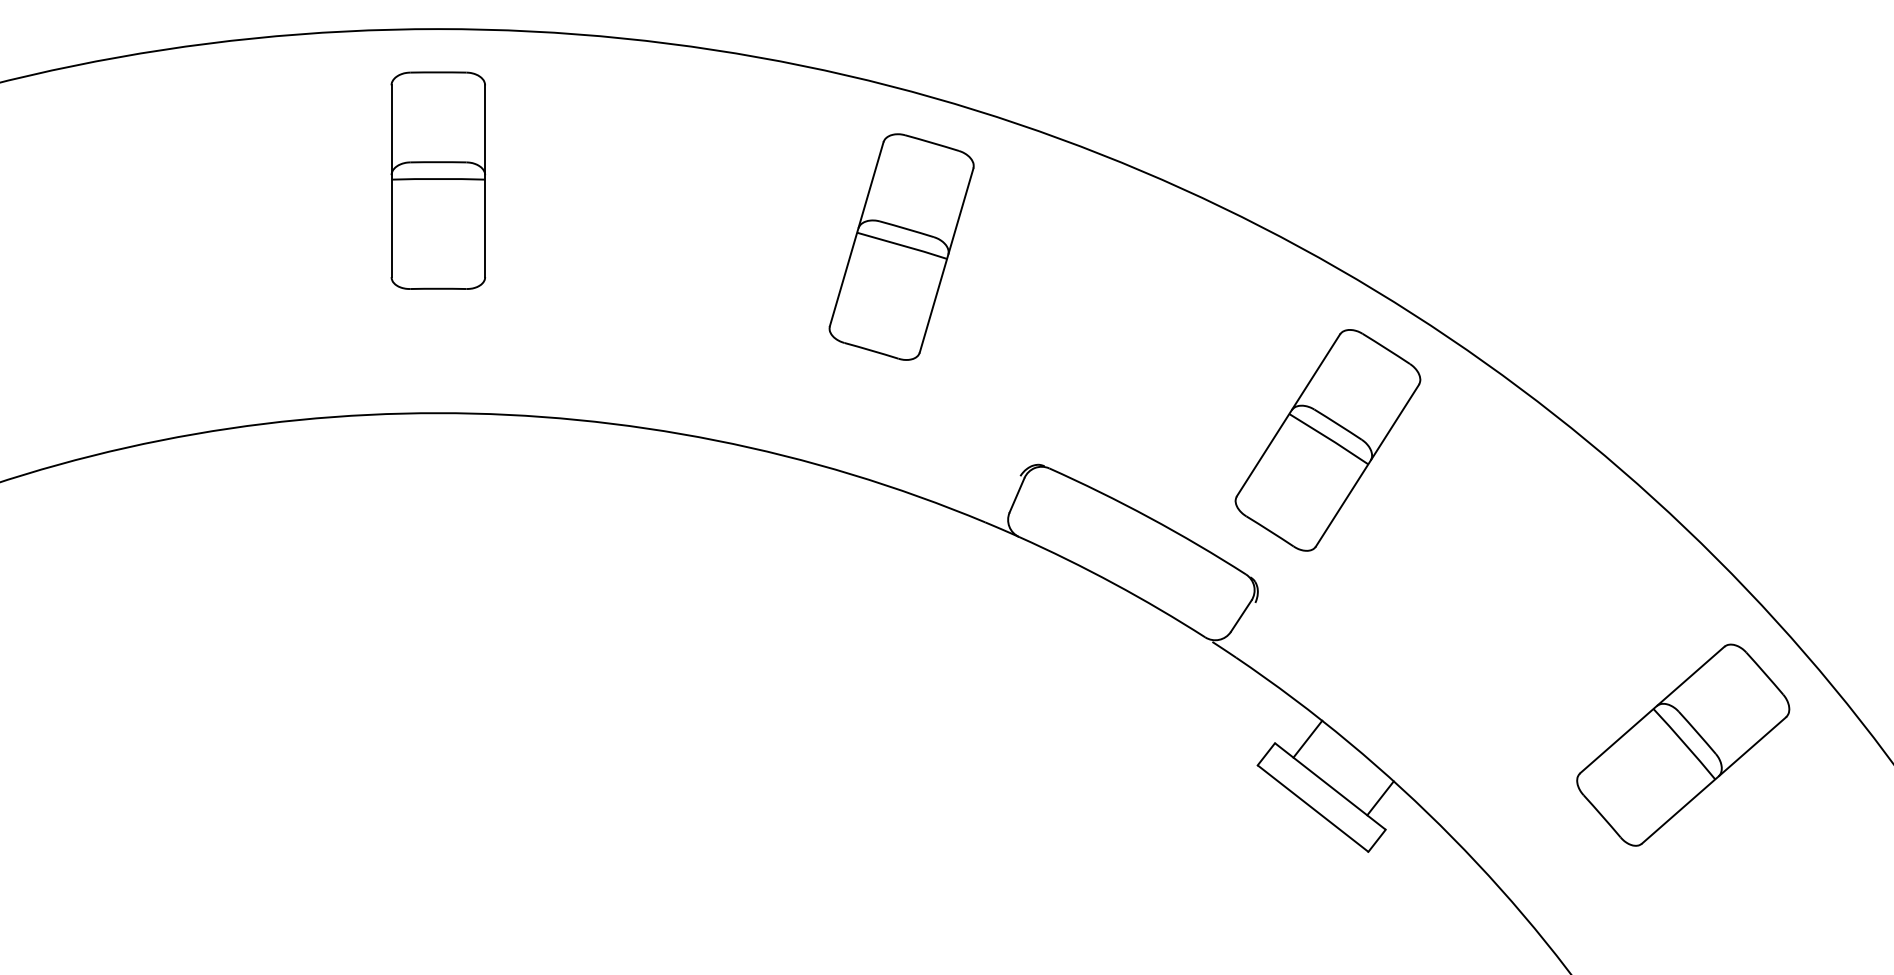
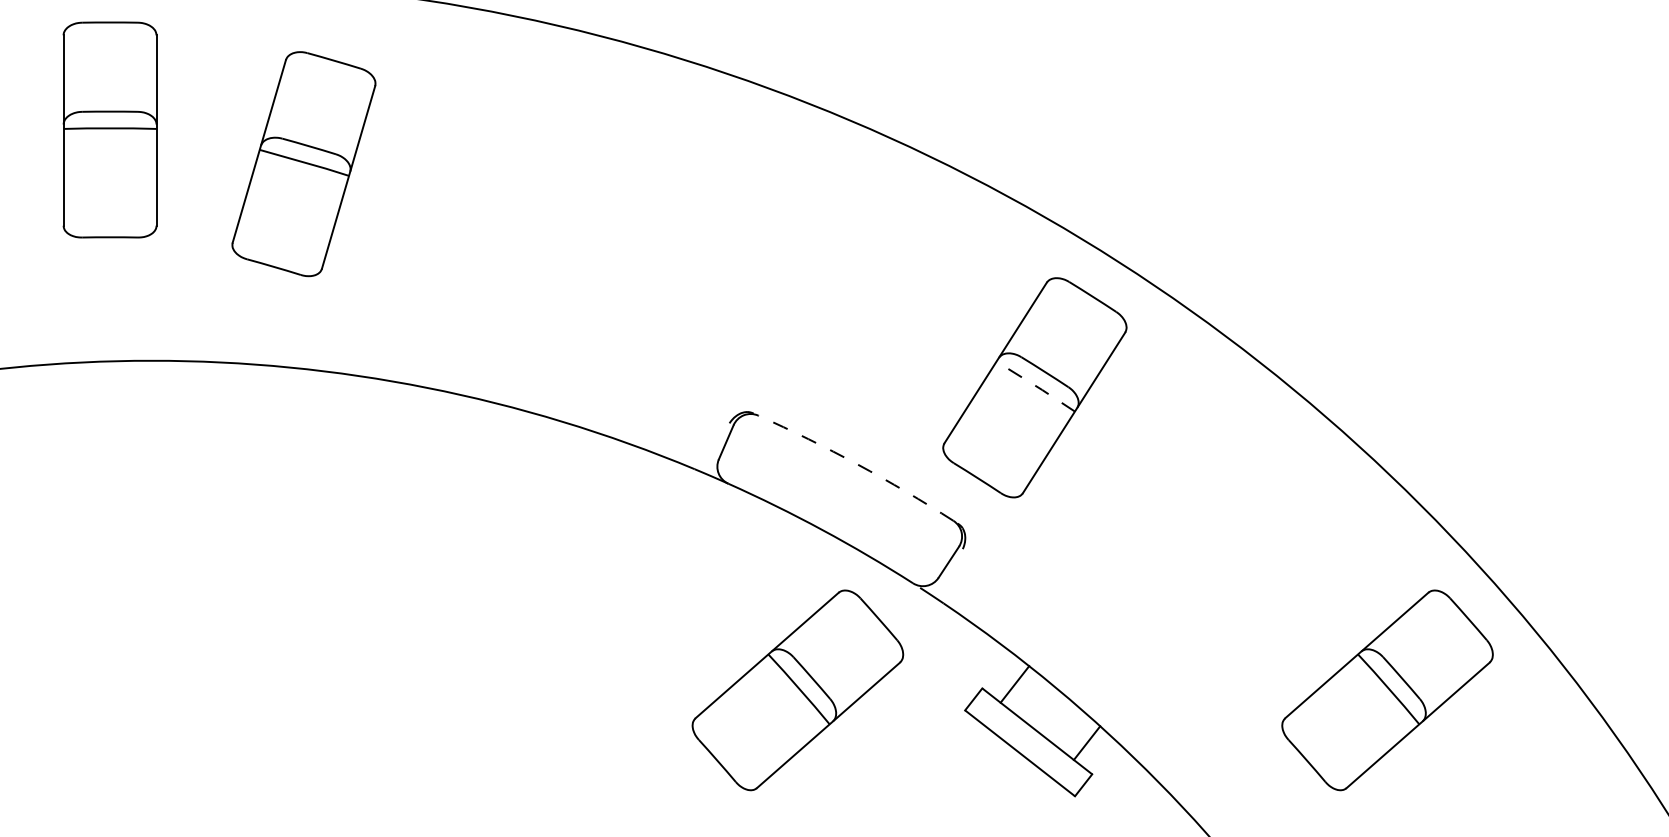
part: (437, 180) -> (109, 129), moved
part: (901, 246) -> (303, 163), moved
line: (1329, 439) -> (1036, 386), solid -> dashed
arc: (1149, 517) -> (857, 464), solid -> dashed
part: (1089, 744) -> (798, 689), added

